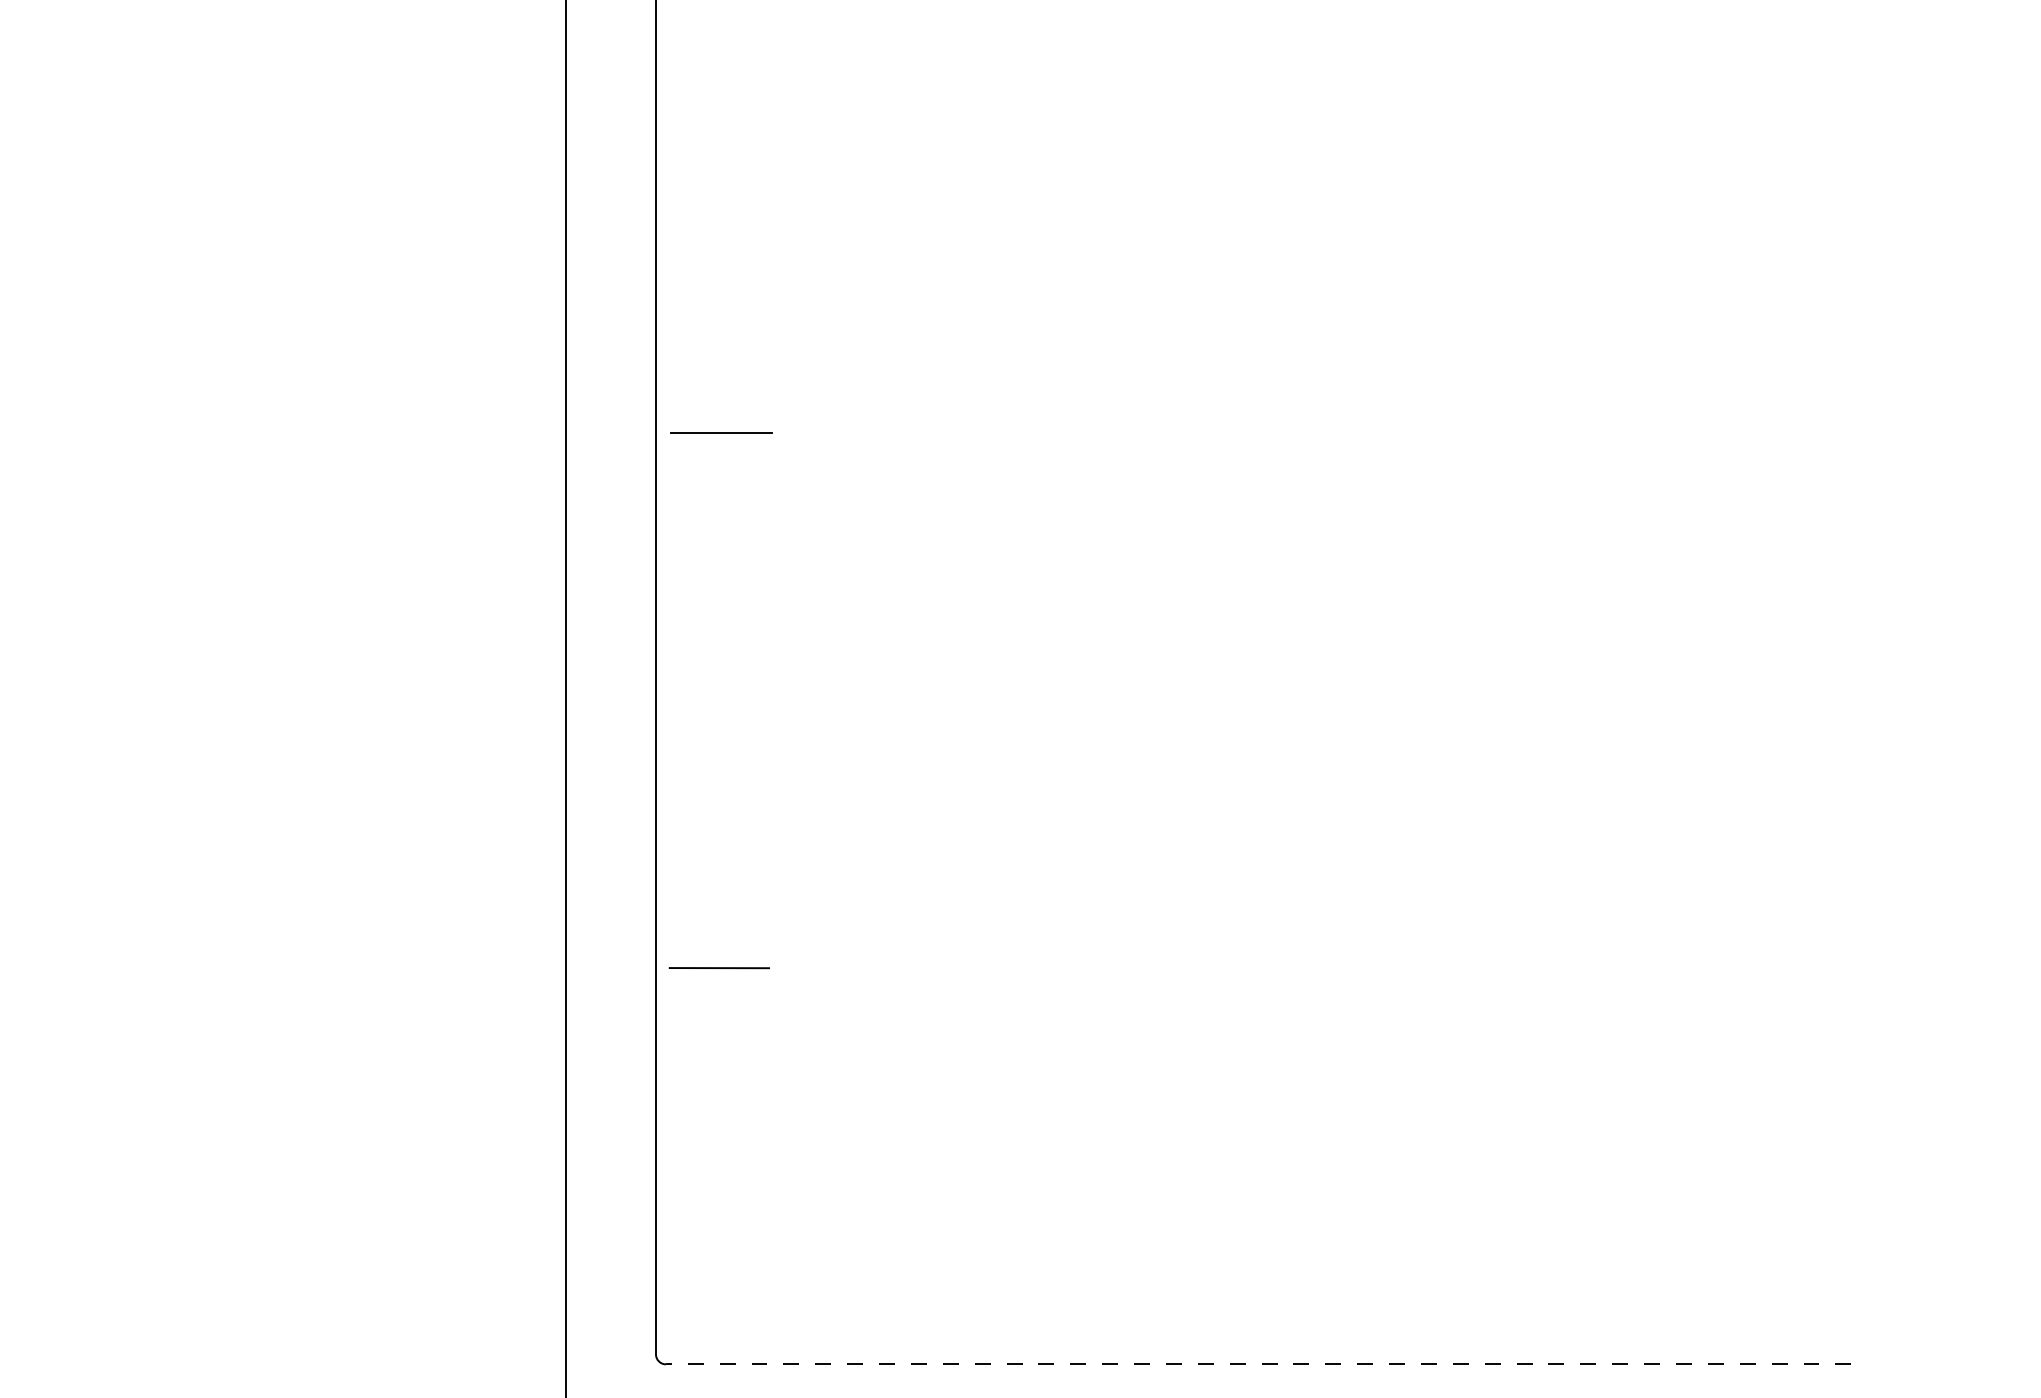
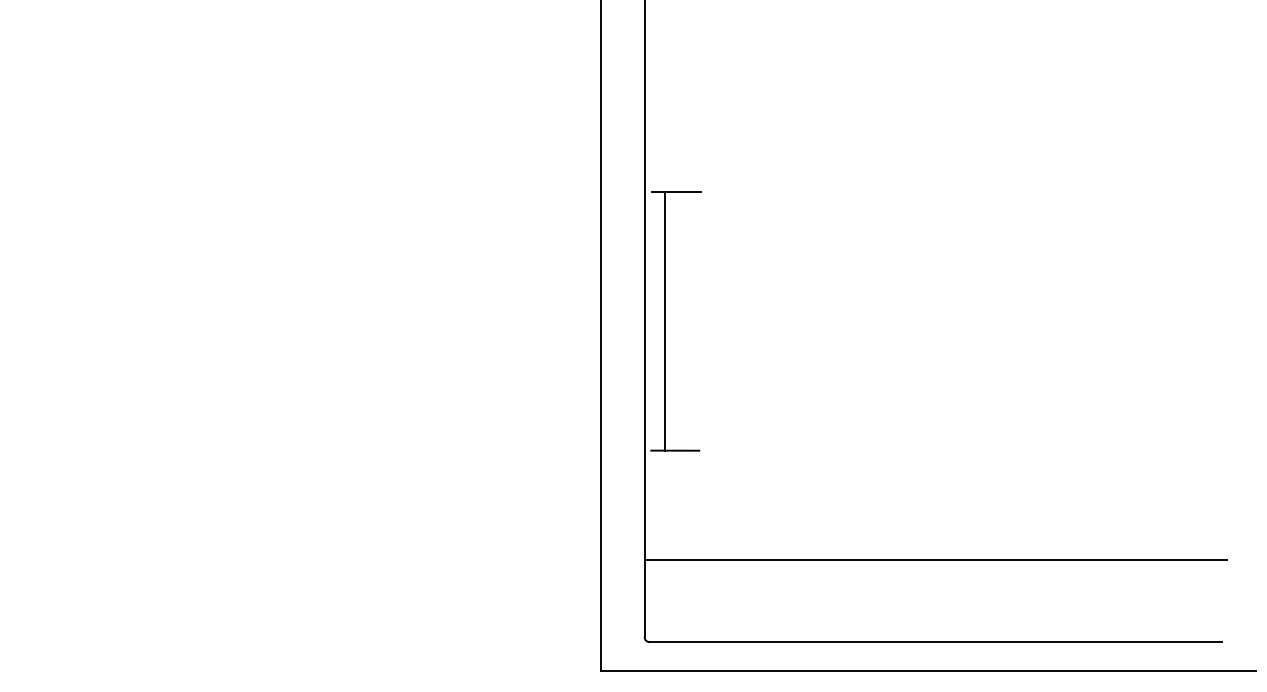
line: (699, 700) -> (665, 321), added
line: (1258, 1195) -> (935, 560), added
line: (1258, 1365) -> (935, 642), dashed -> solid

